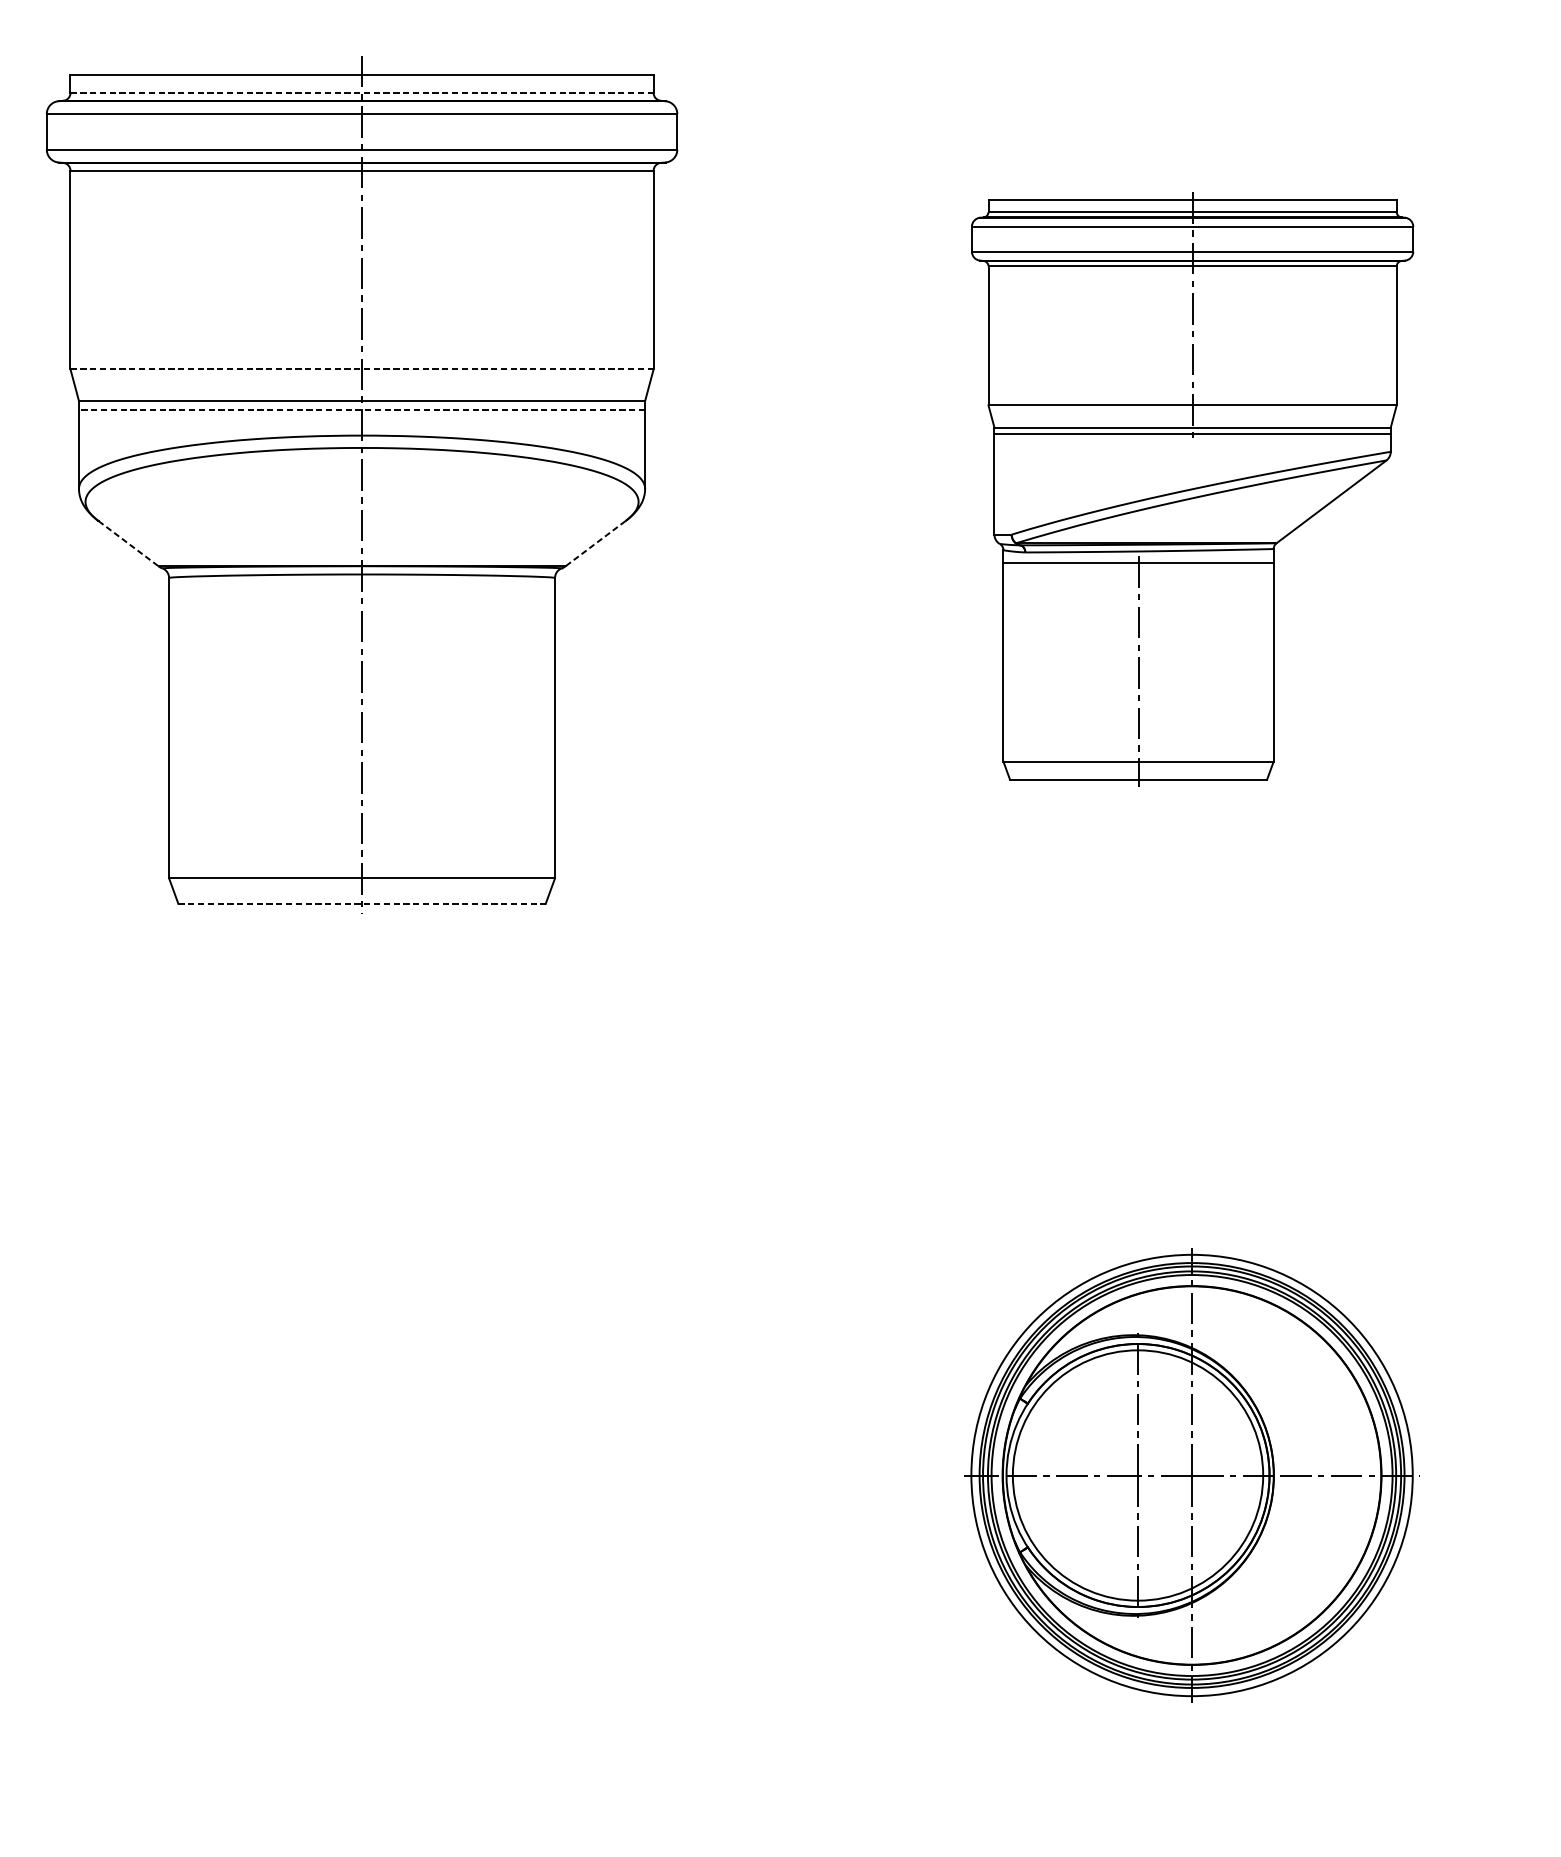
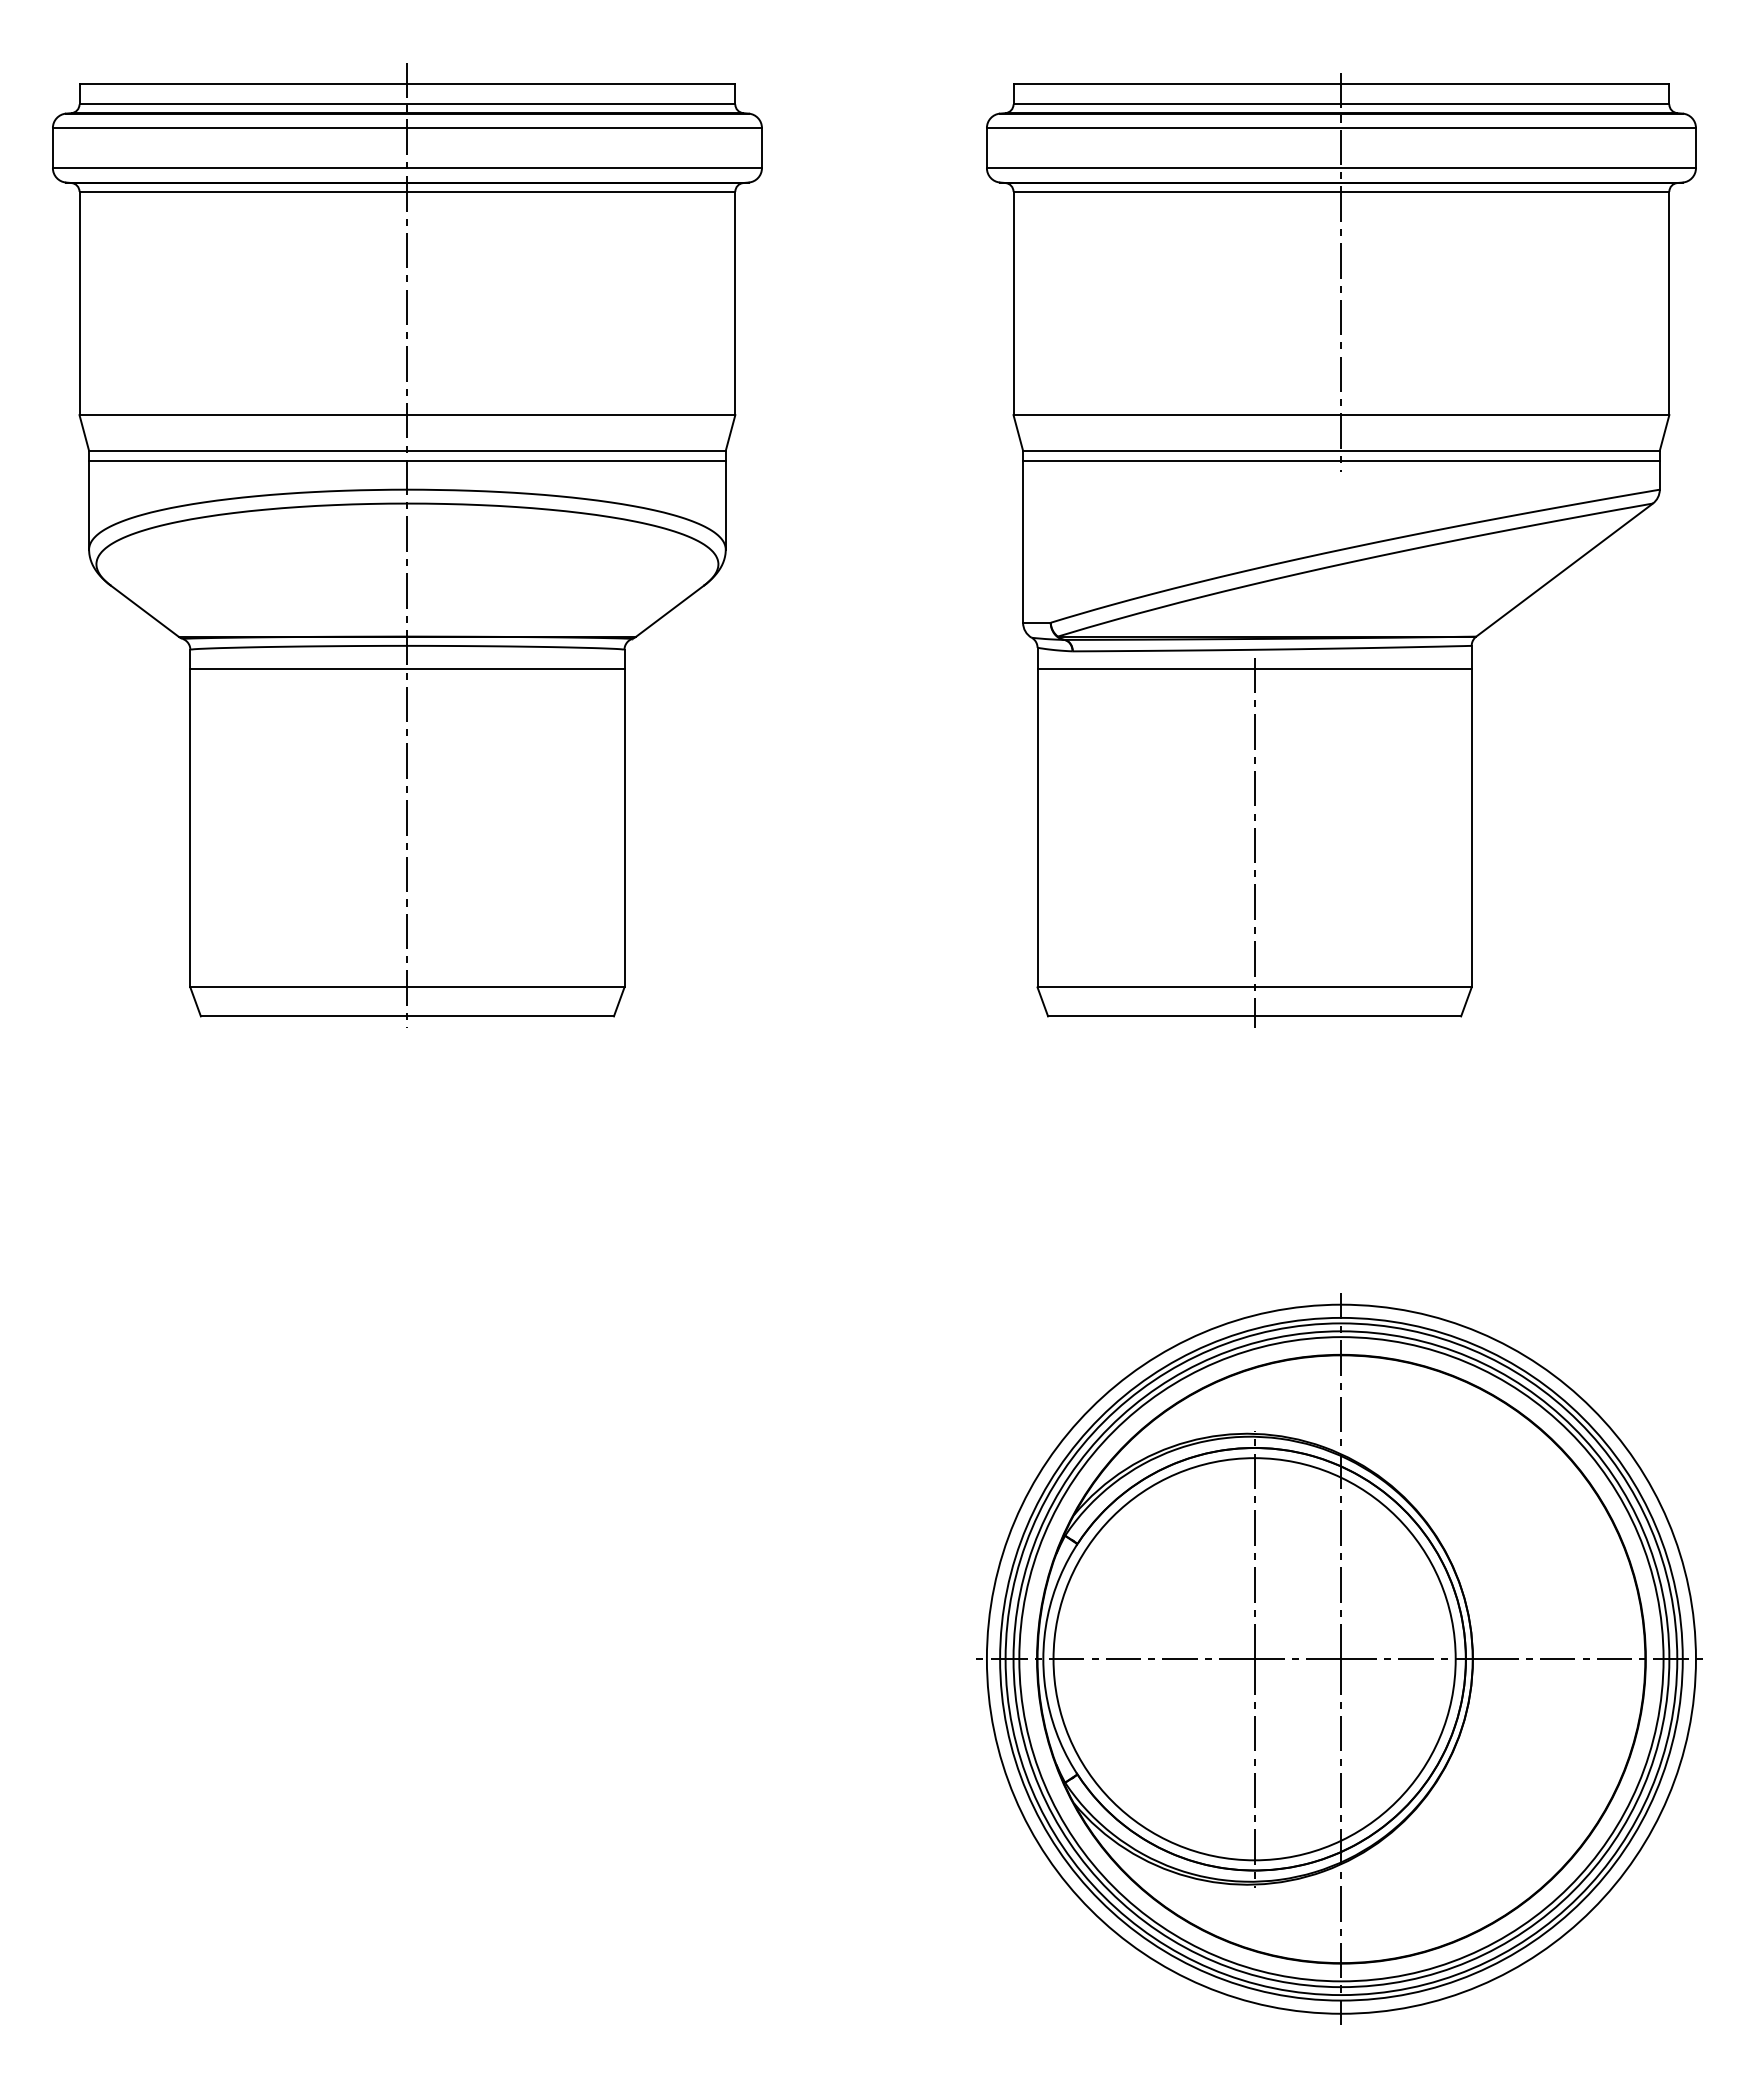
line: (362, 93) -> (407, 104), dashed -> solid
line: (362, 369) -> (407, 415), dashed -> solid
line: (361, 409) -> (406, 460), dashed -> solid
part: (1192, 489) -> (1341, 550), size x1.43
line: (129, 543) -> (145, 611), dashed -> solid
line: (595, 543) -> (669, 611), dashed -> solid
line: (362, 595) -> (407, 669), added
line: (362, 904) -> (407, 1016), dashed -> solid
part: (1190, 1474) -> (1339, 1658), size x1.43

